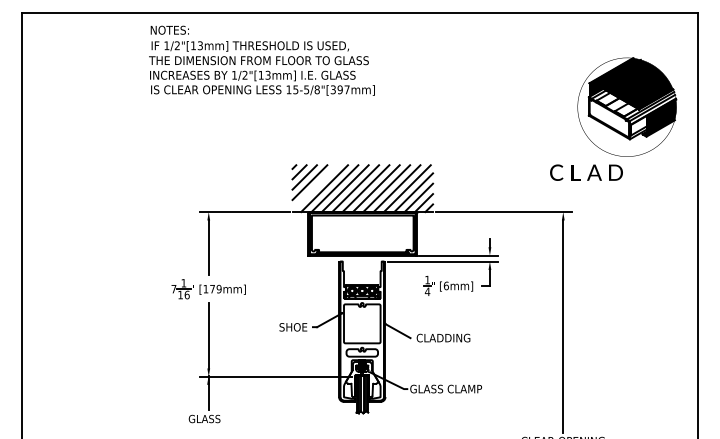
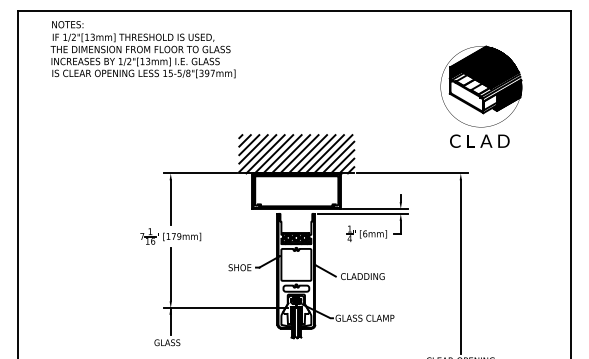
text: (261, 60) -> (142, 49), moved
part: (627, 106) -> (481, 86), moved
line: (314, 187) -> (257, 153), added

